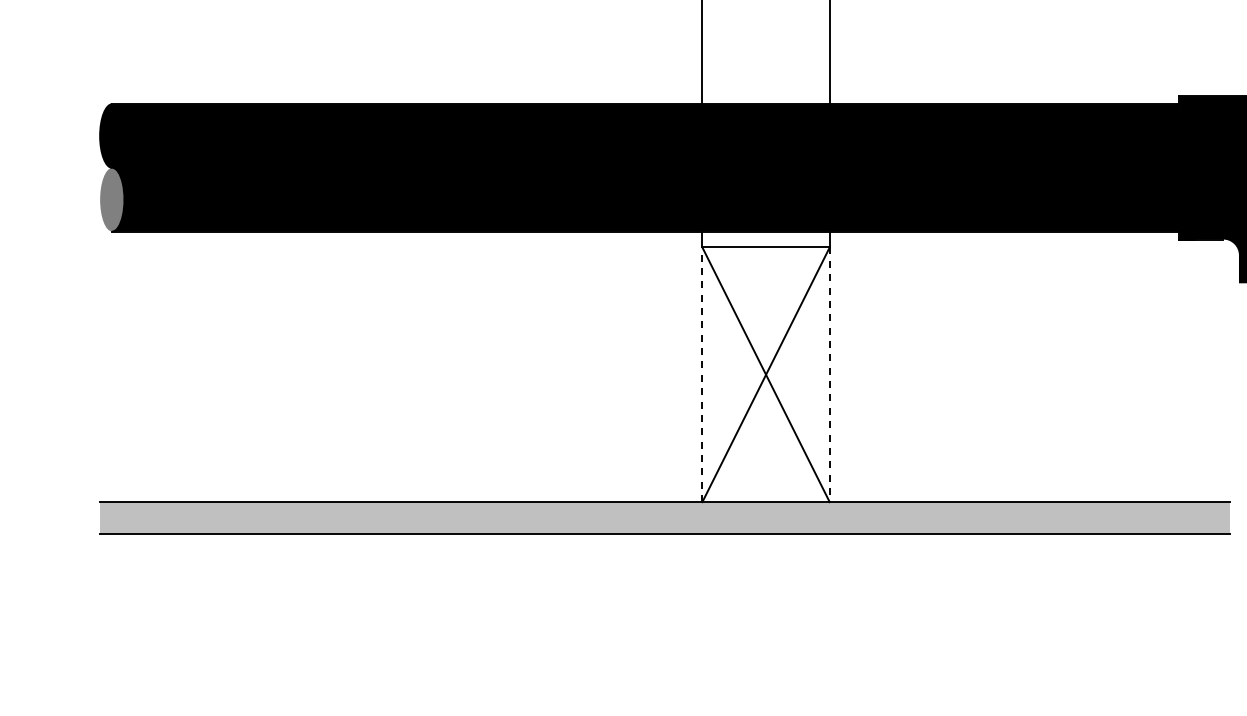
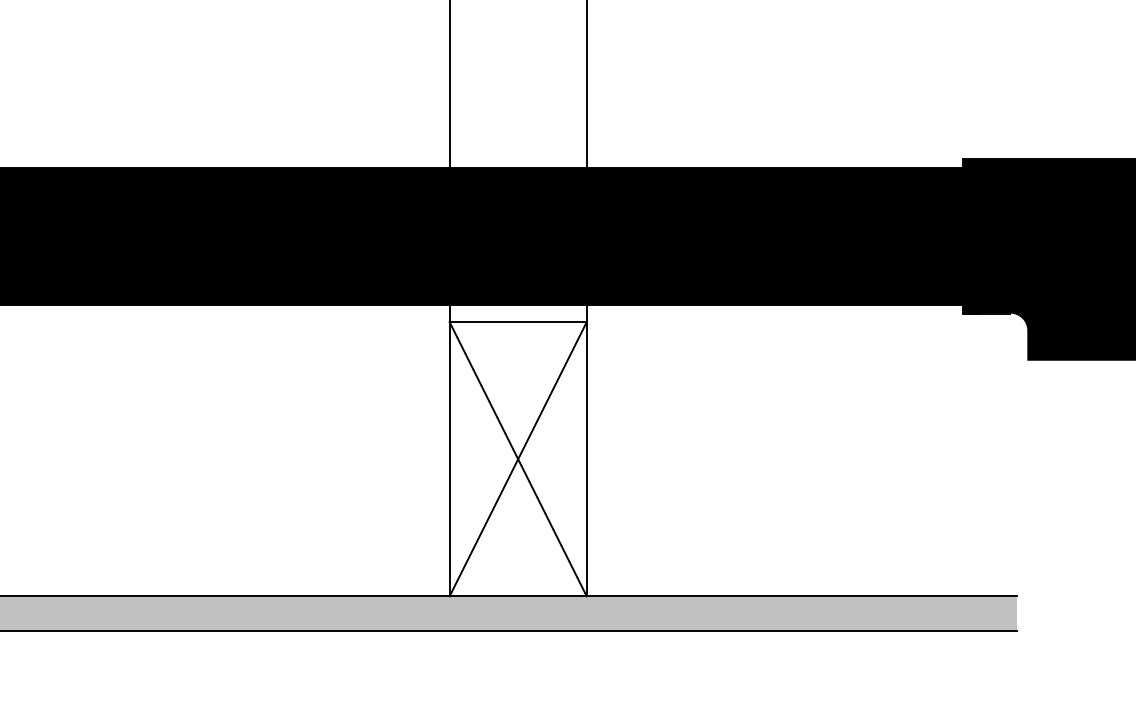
line: (702, 374) -> (449, 458), dashed -> solid
line: (829, 375) -> (586, 460), dashed -> solid

